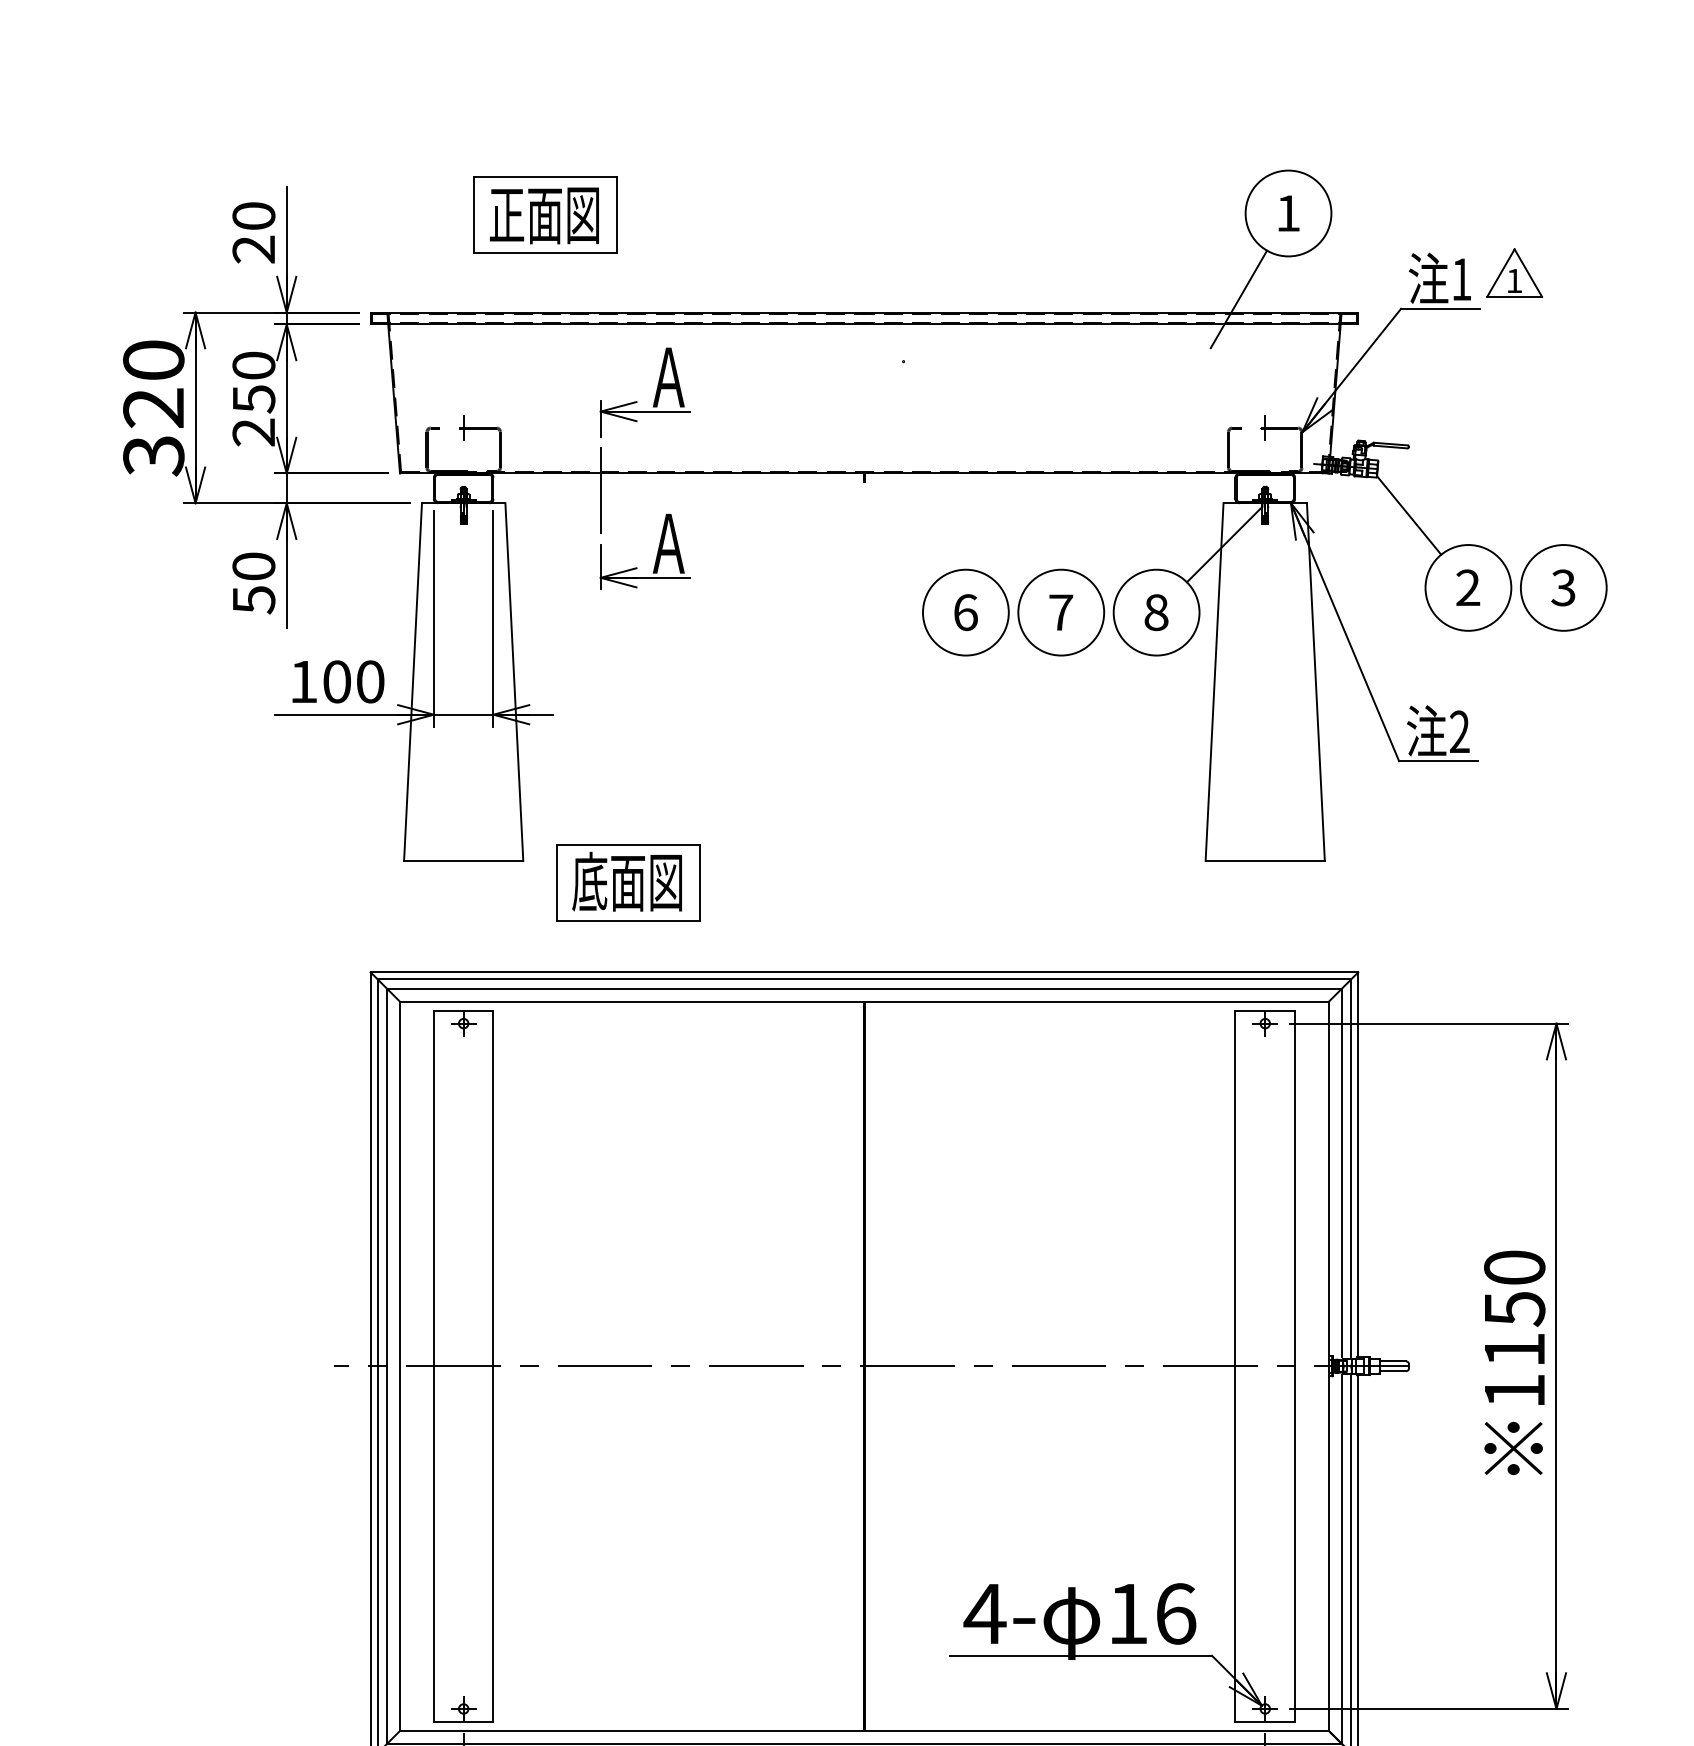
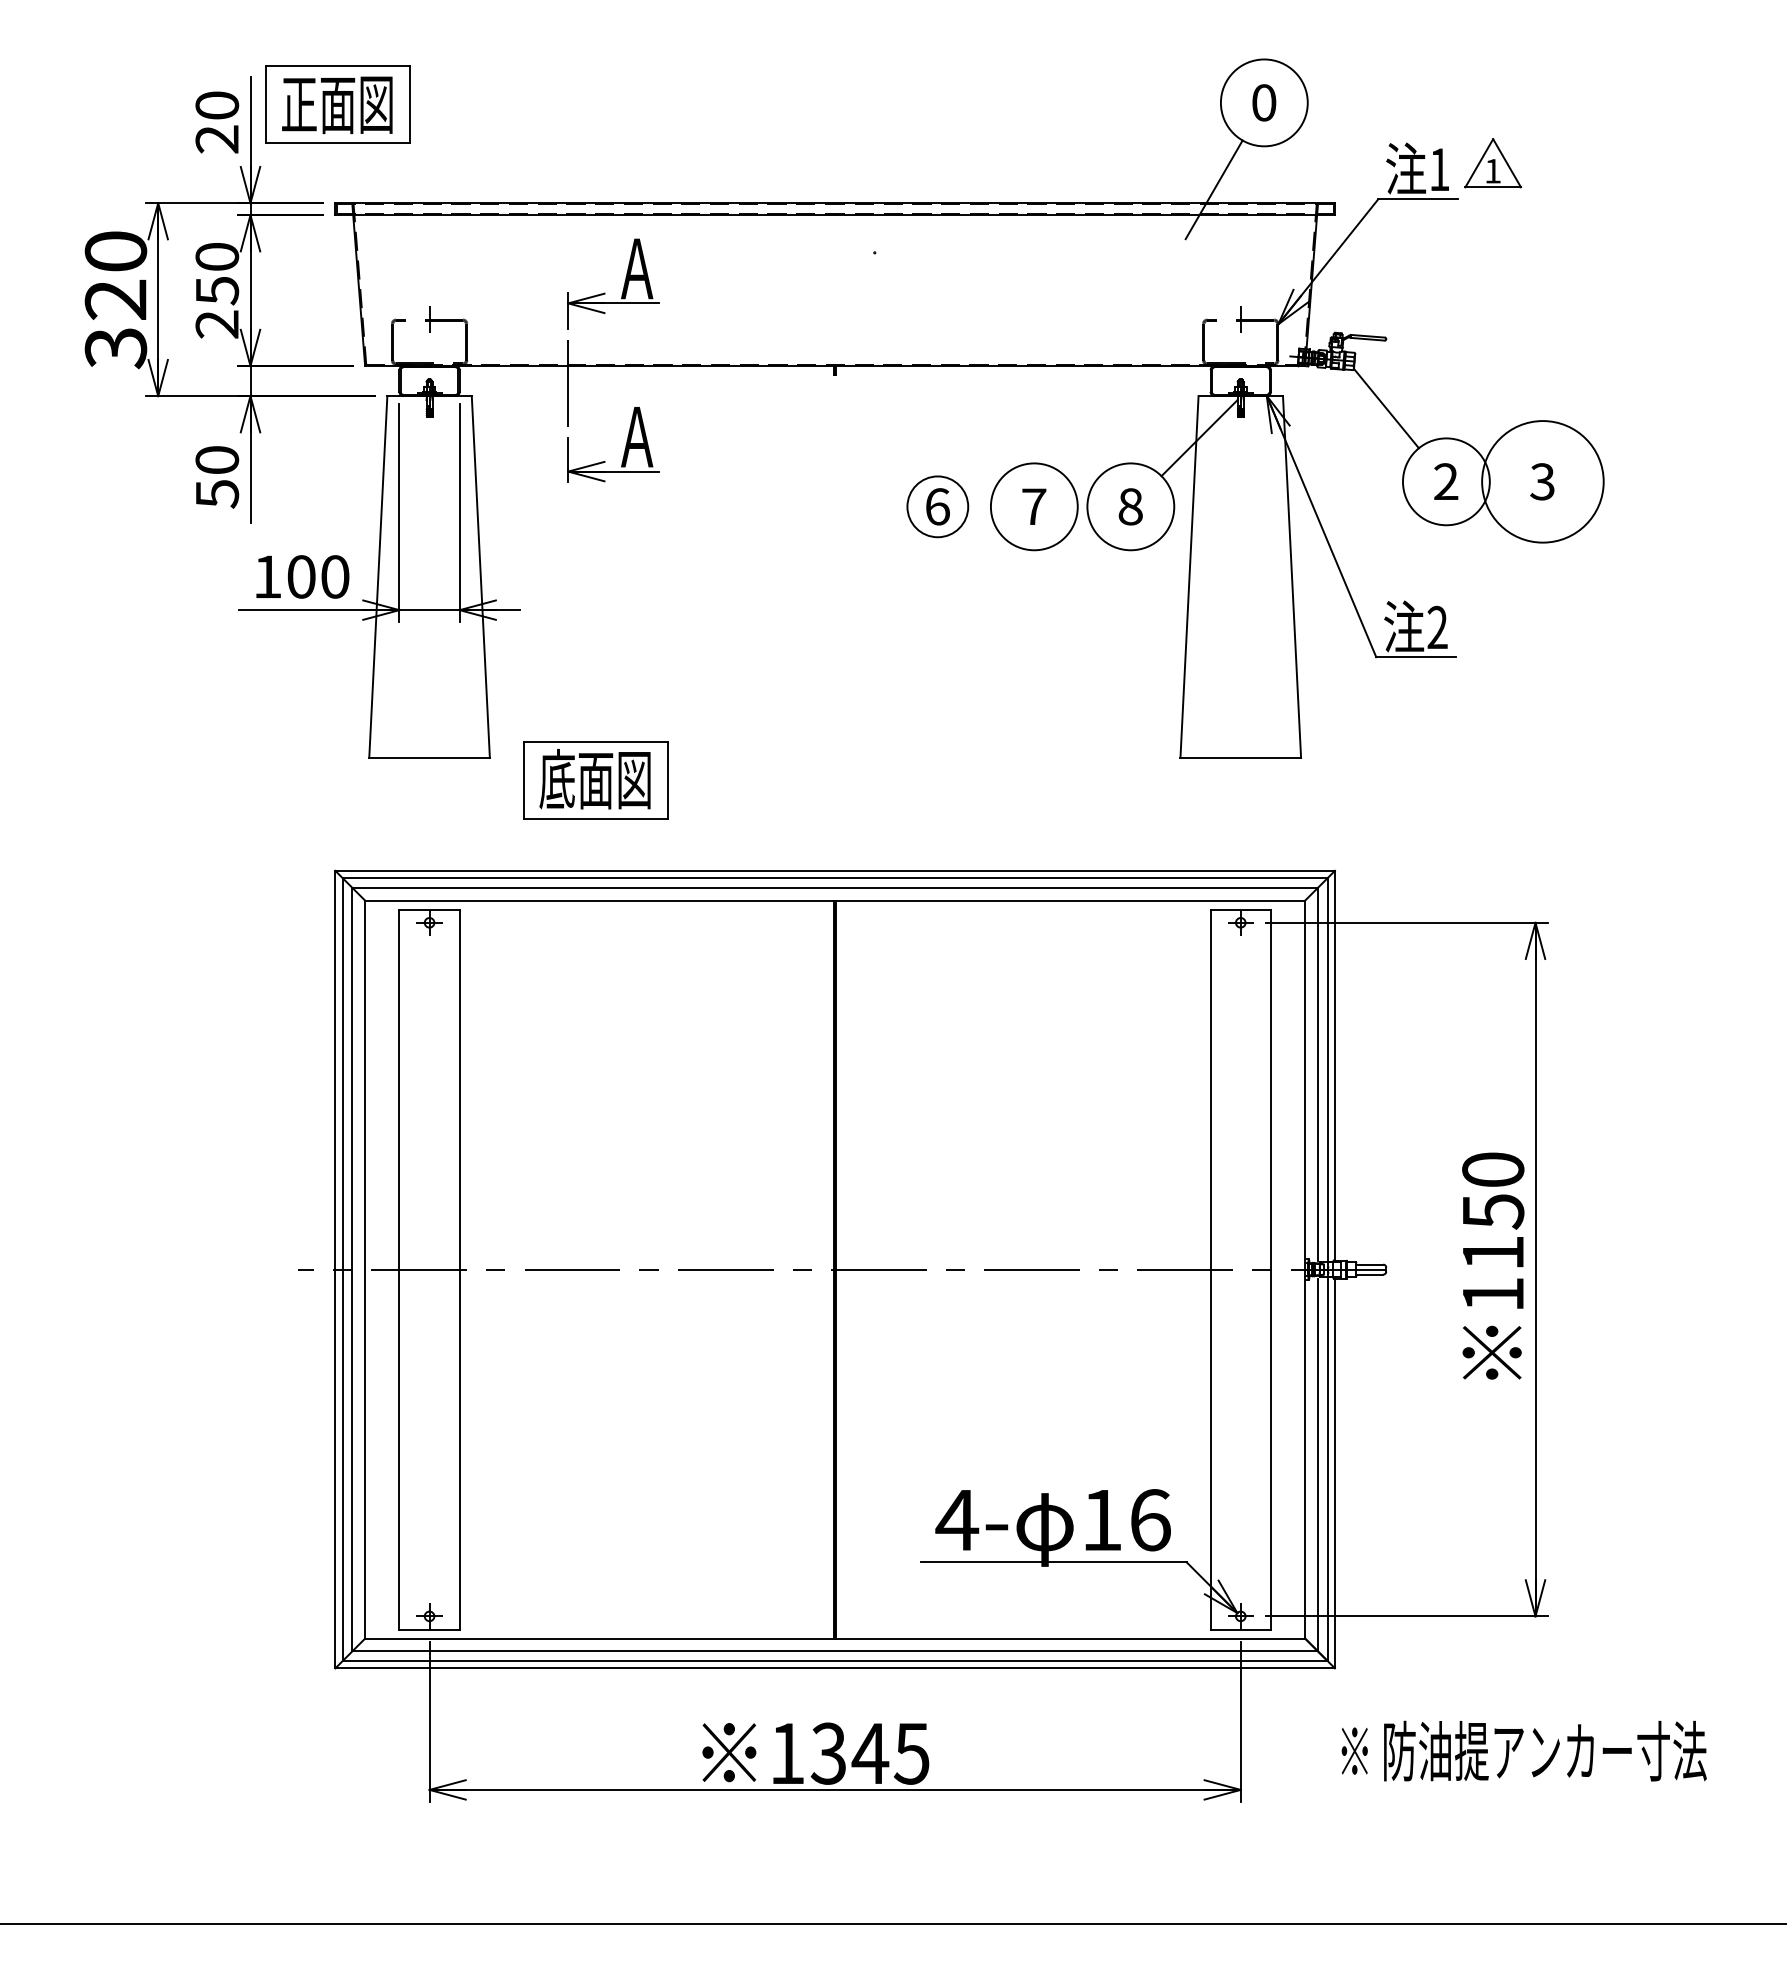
text: (1288, 213) -> (1264, 102), 1 -> 0
part: (544, 215) -> (337, 104), moved
circle: (1563, 587) -> (1542, 481), size x1.4
circle: (965, 612) -> (937, 506), size x0.7

